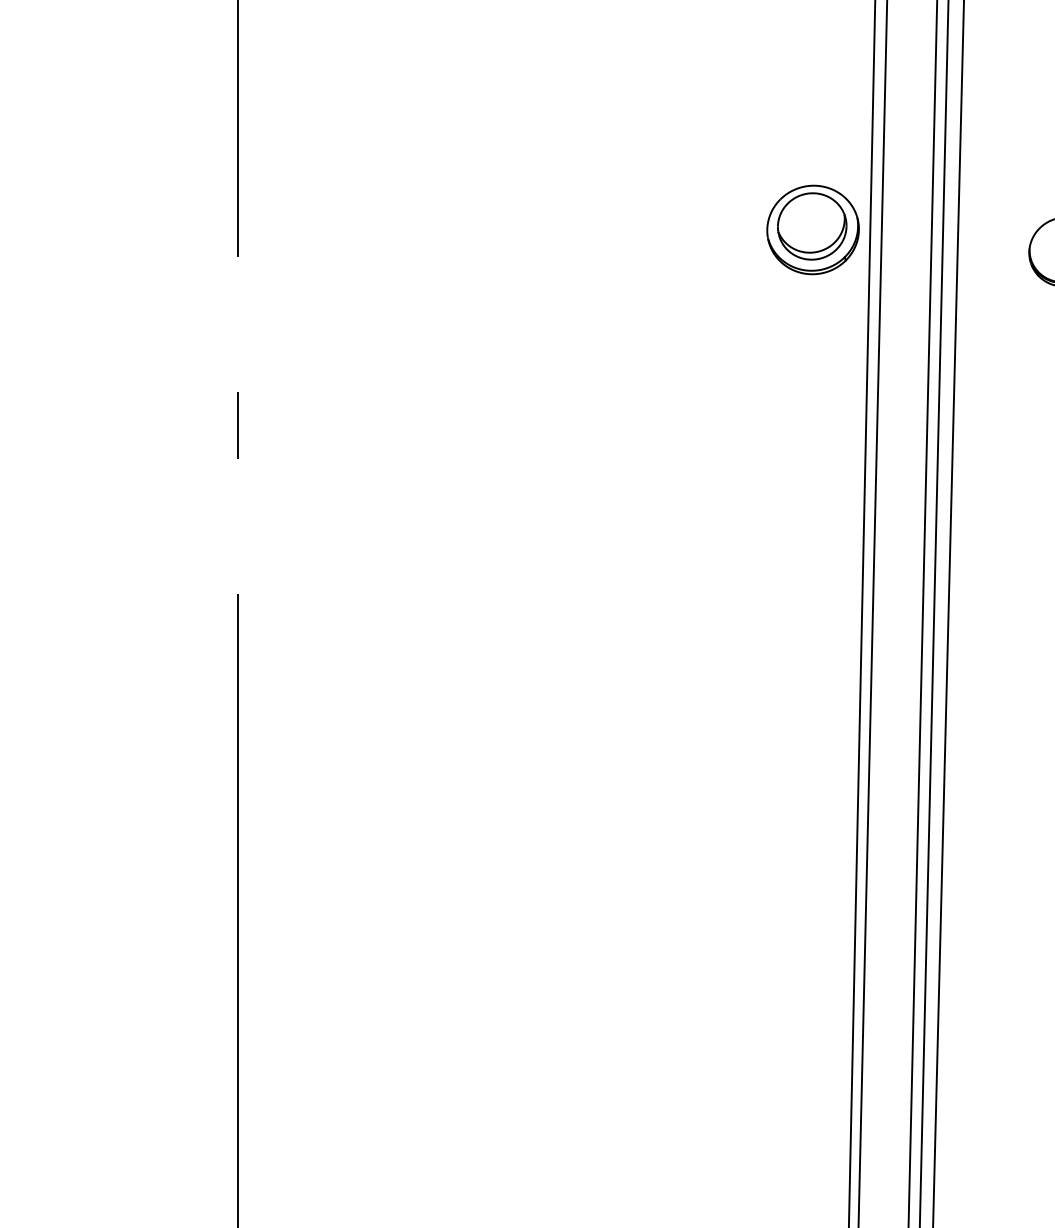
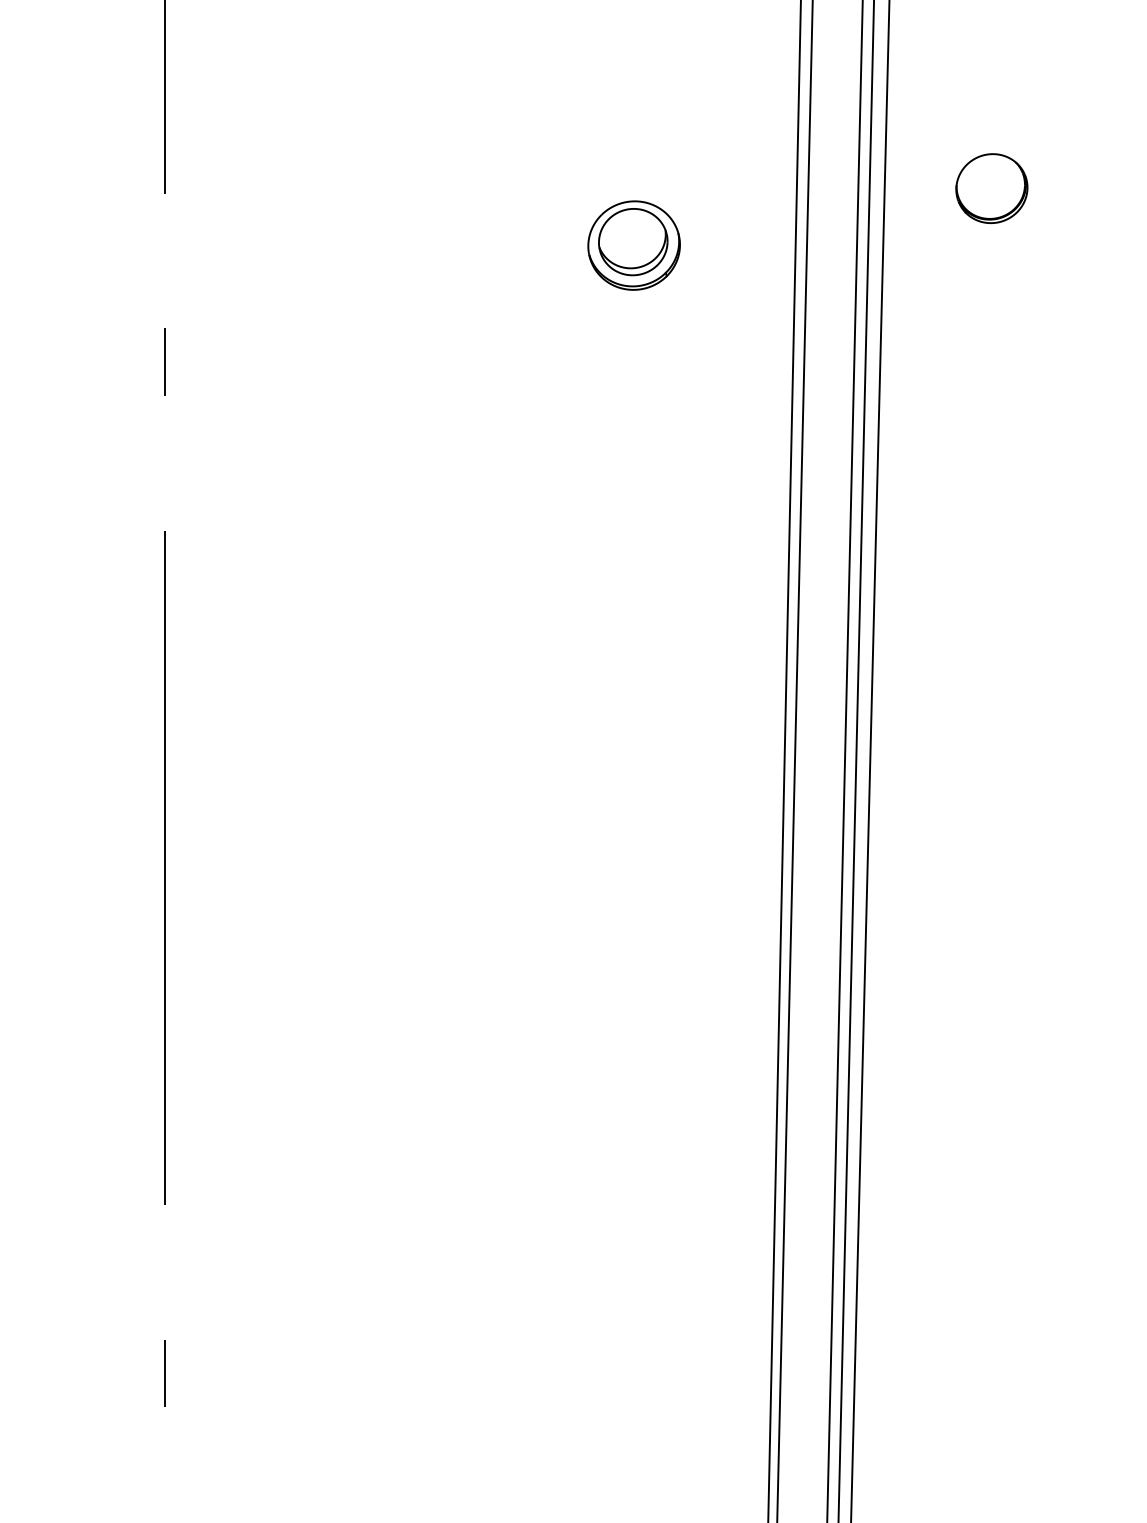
part: (812, 229) -> (633, 245), moved

